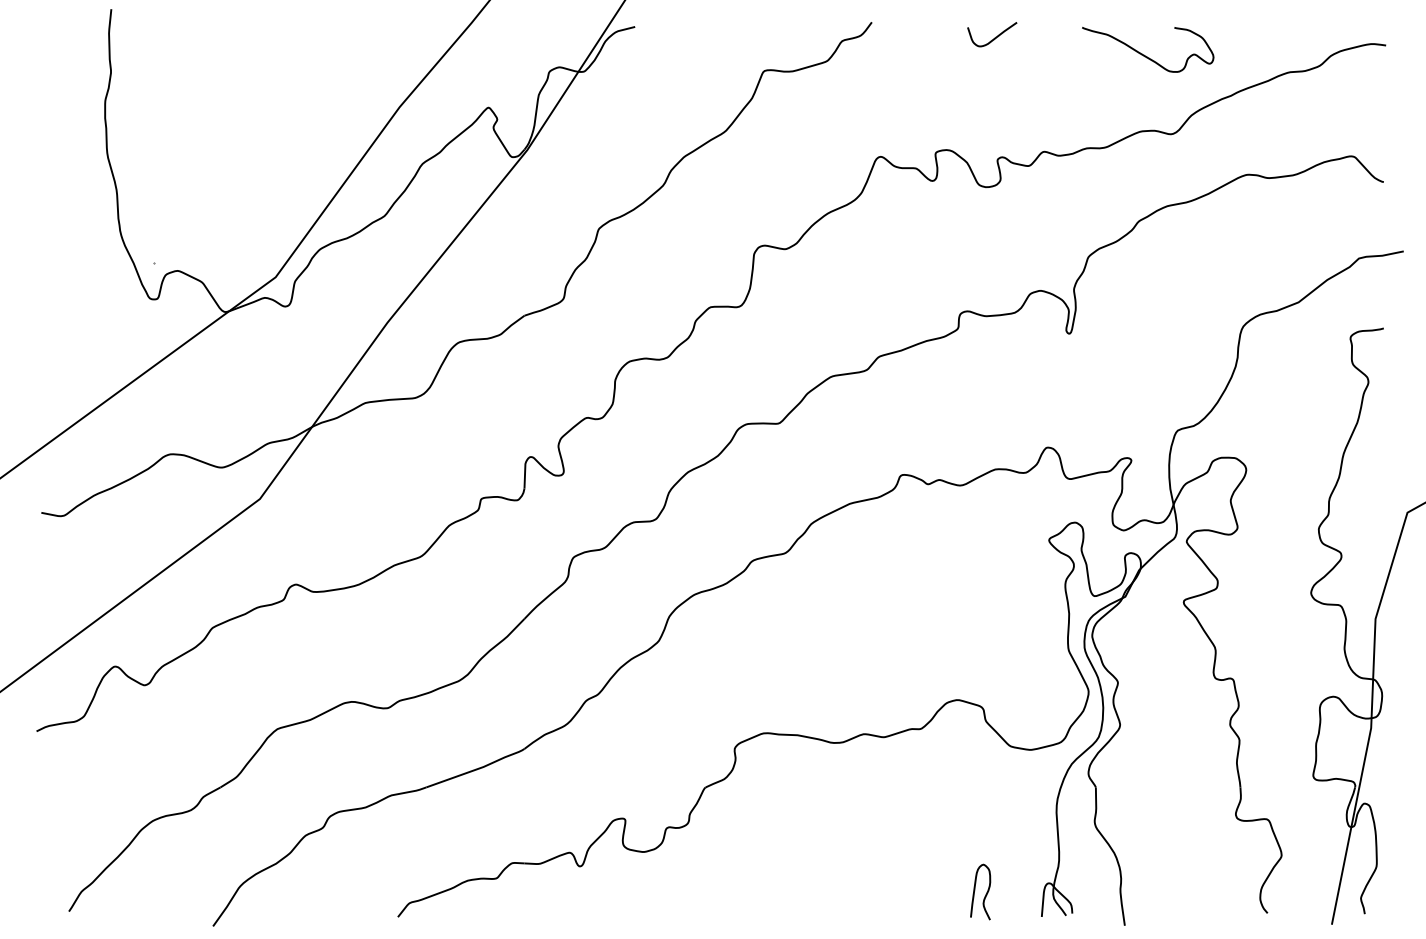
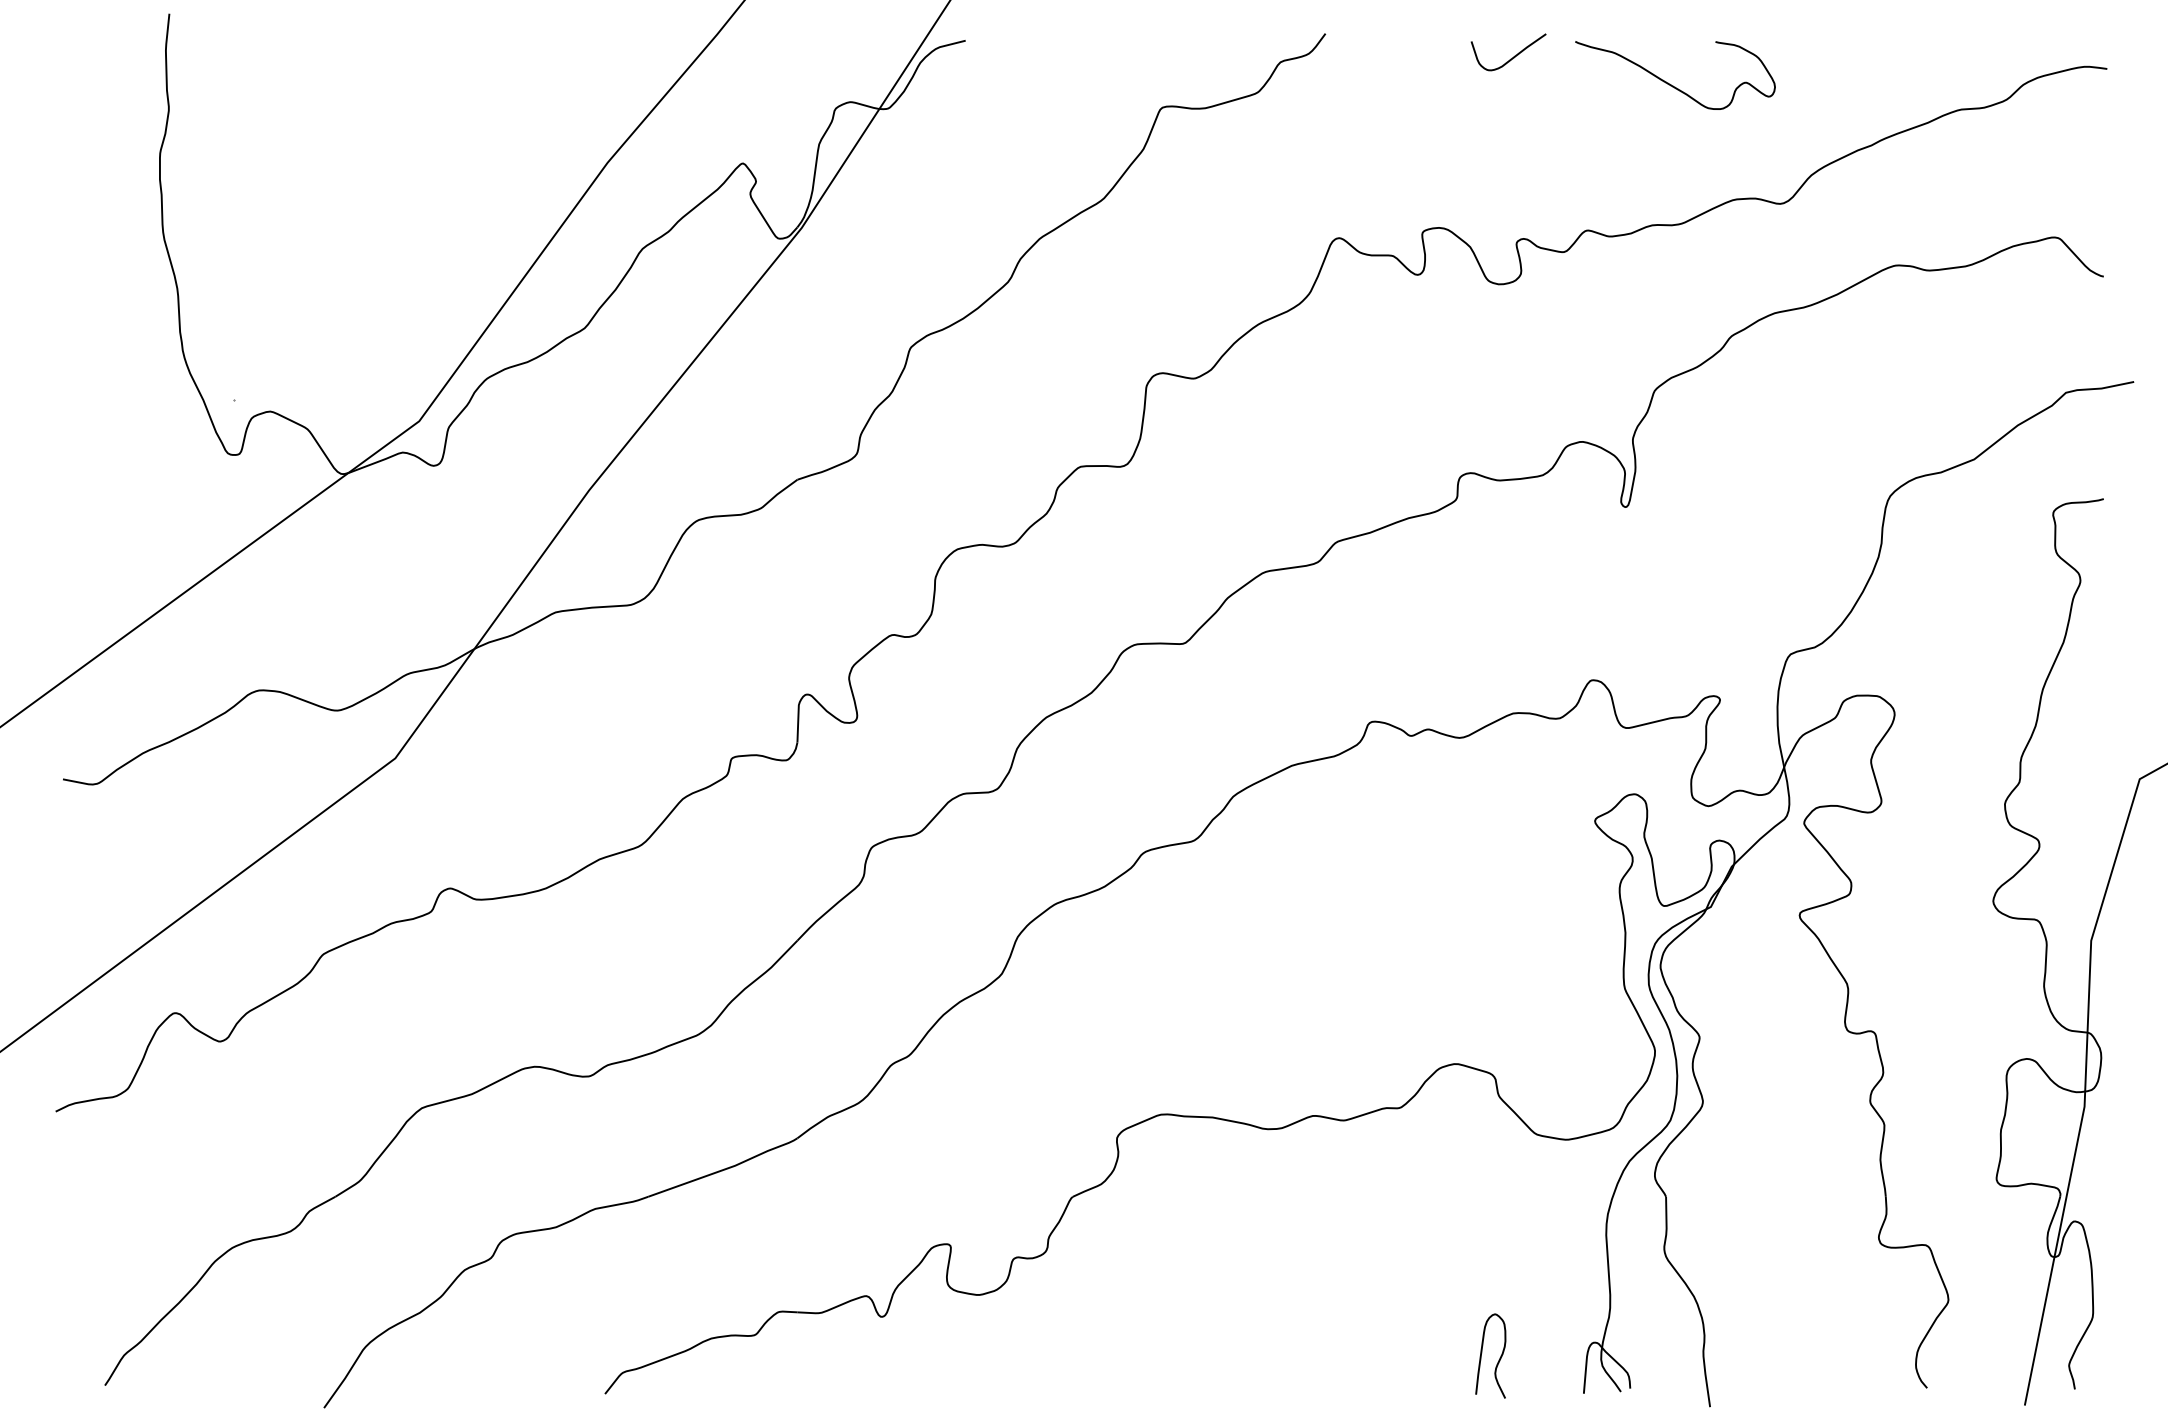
curve: (1144, 54) -> (1670, 82), moved

